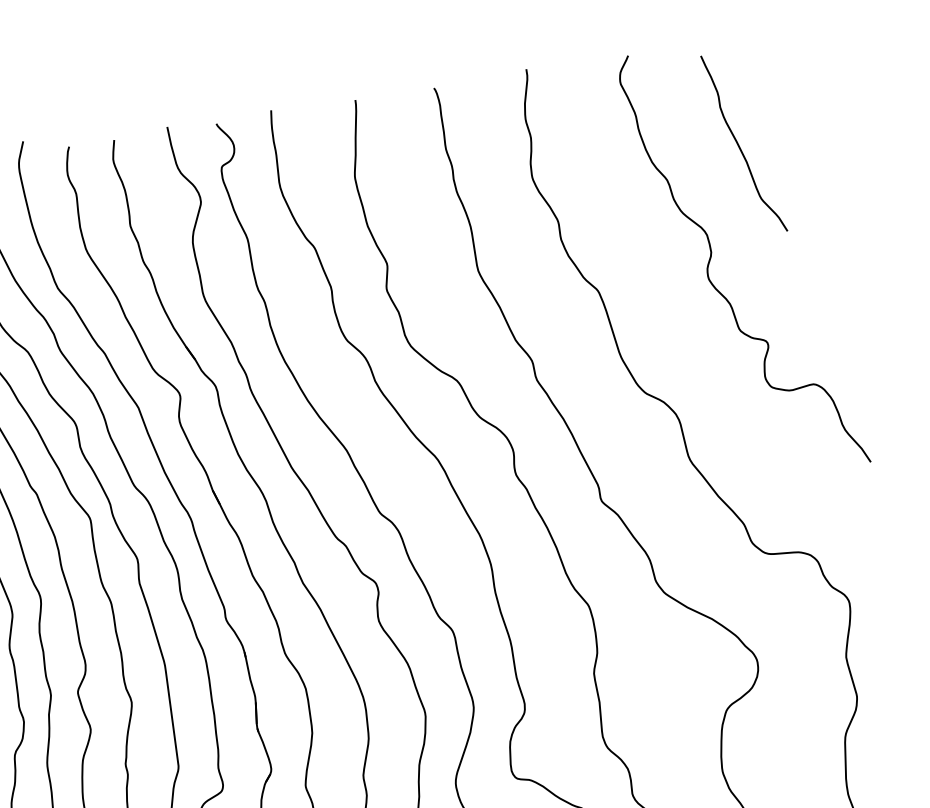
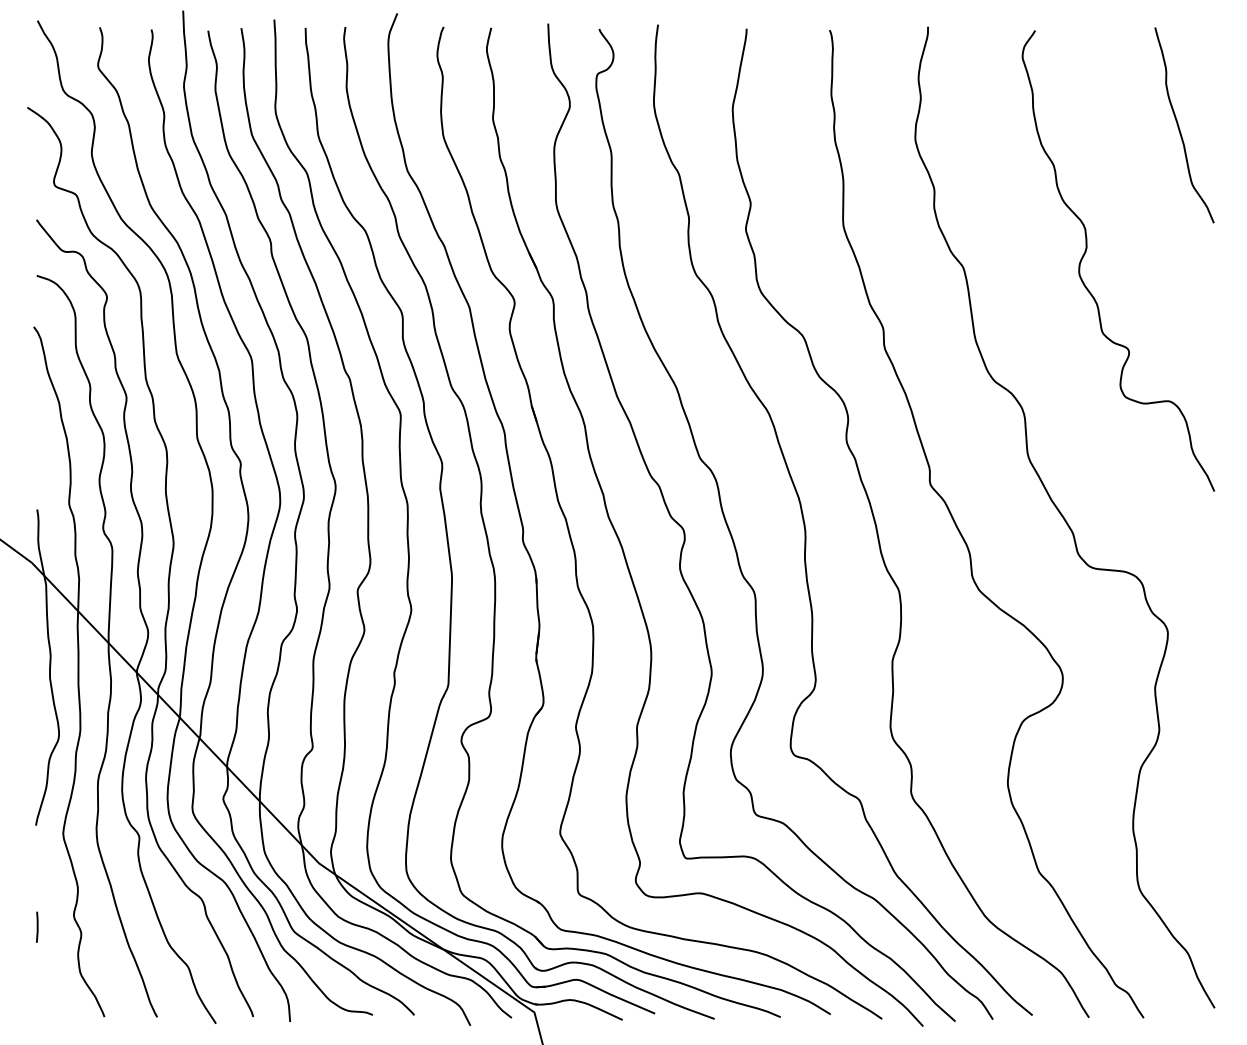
curve: (739, 145) -> (1179, 126), moved

